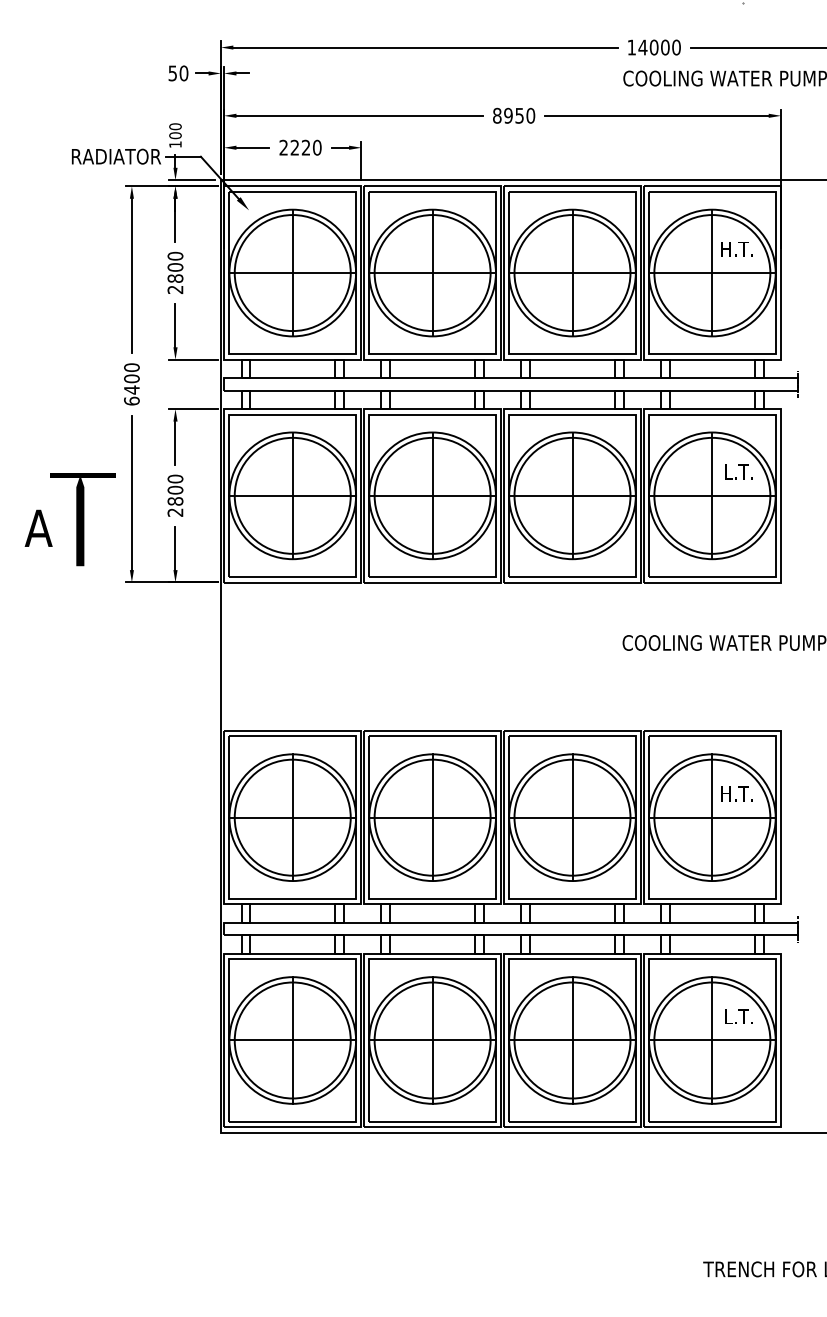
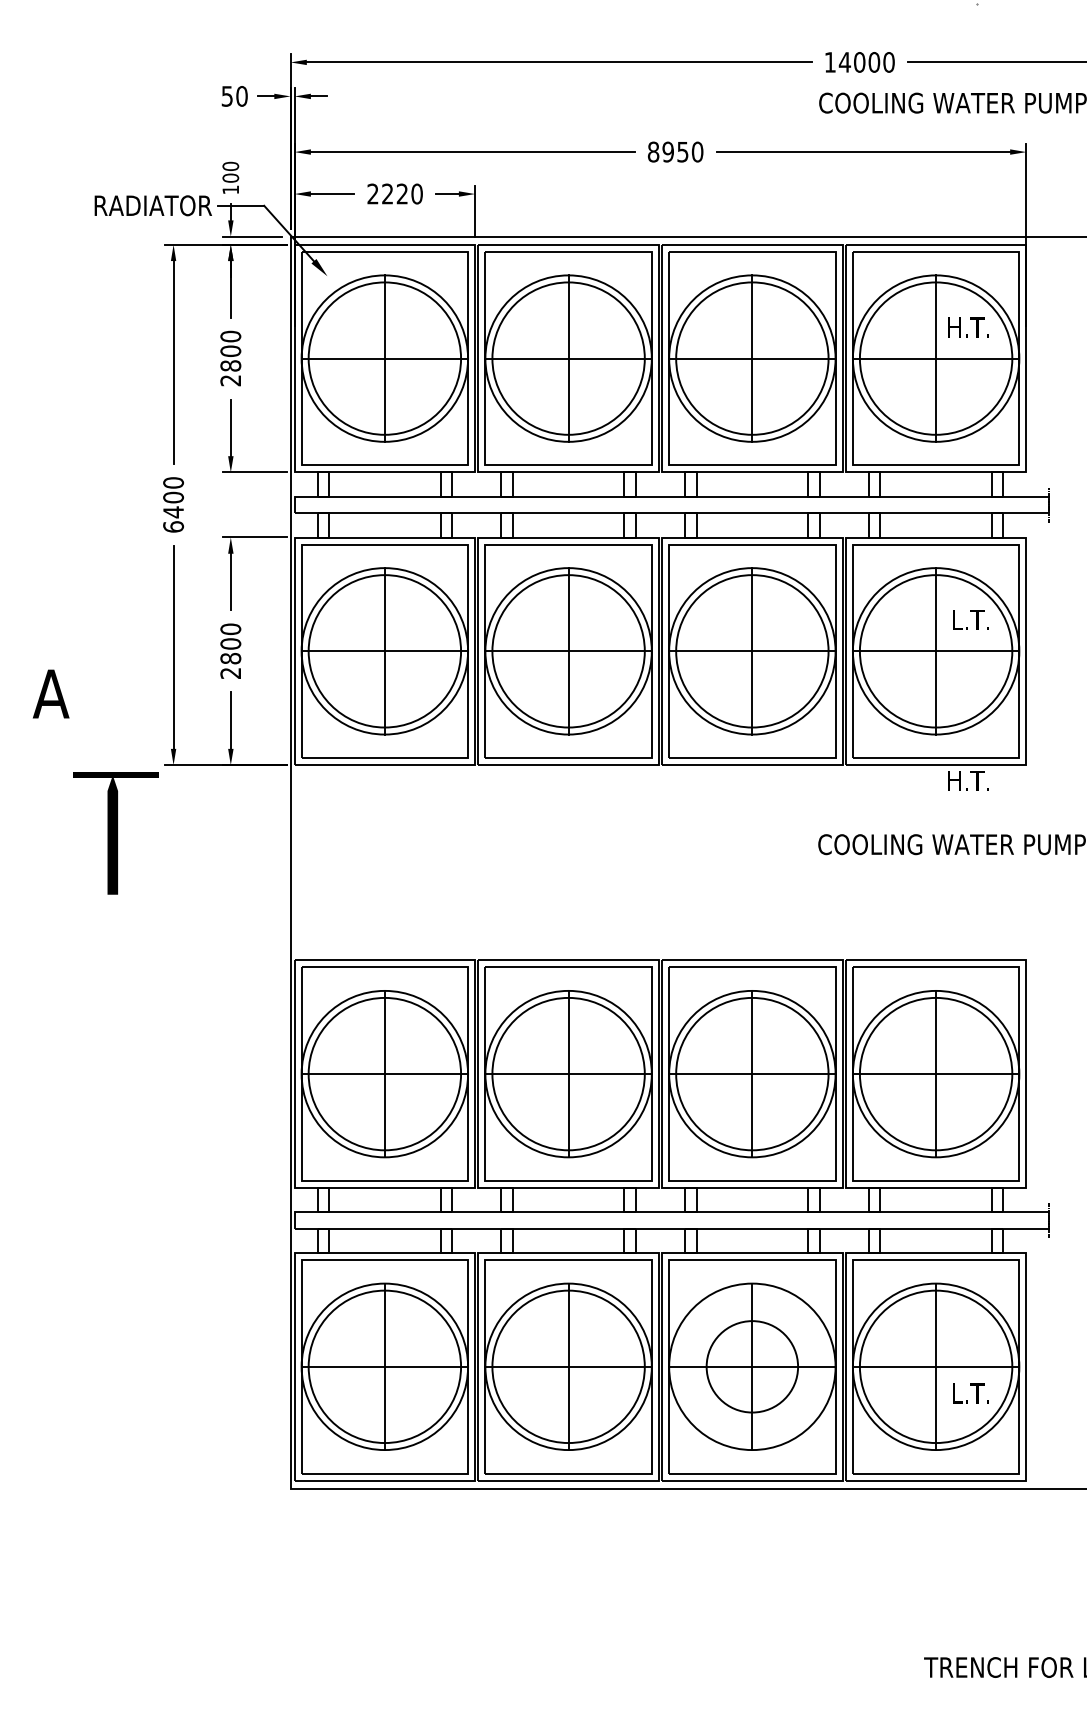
part: (82, 519) -> (115, 833), moved
text: (737, 793) -> (968, 780), moved
text: (738, 1016) -> (970, 1393), moved
circle: (572, 1040) -> (752, 1366), size x0.6

